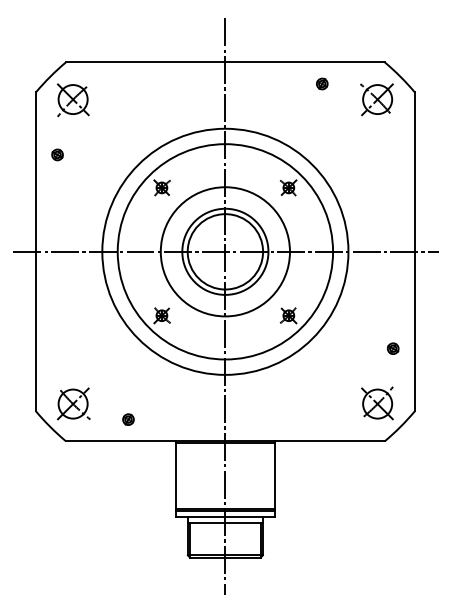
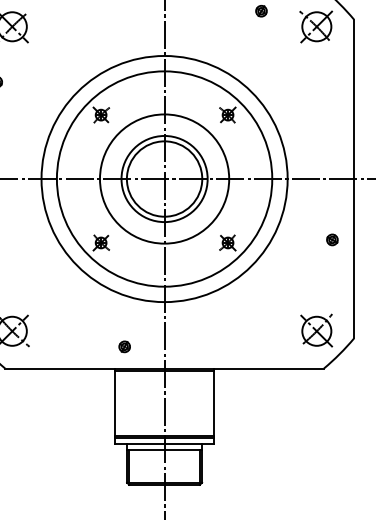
part: (393, 348) -> (332, 239), moved
part: (128, 419) -> (124, 346), moved

